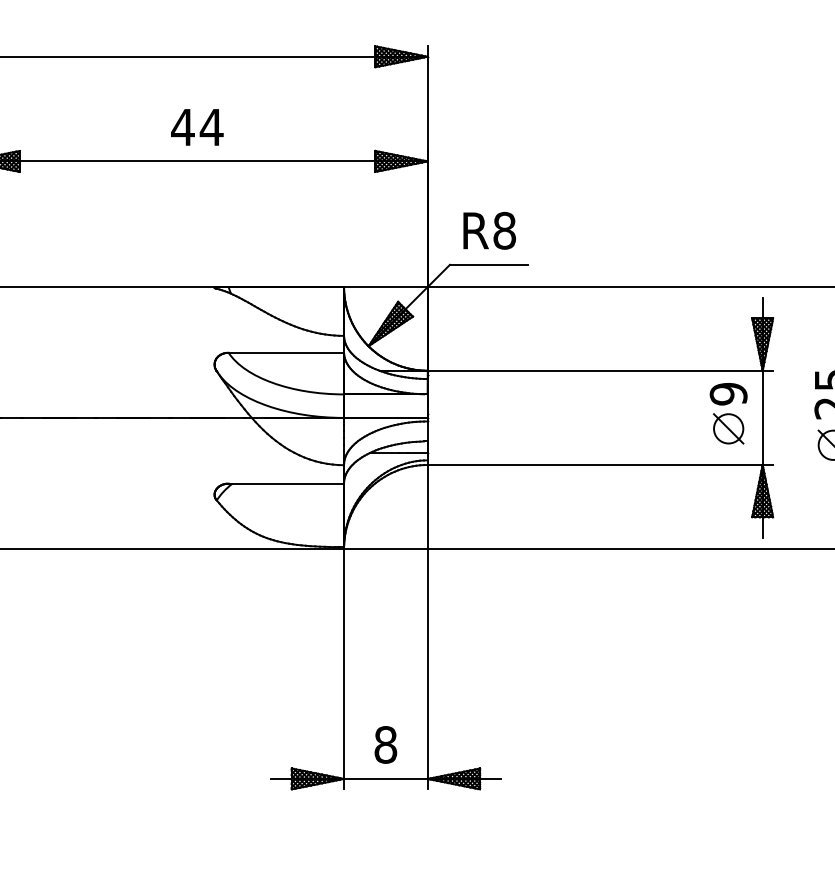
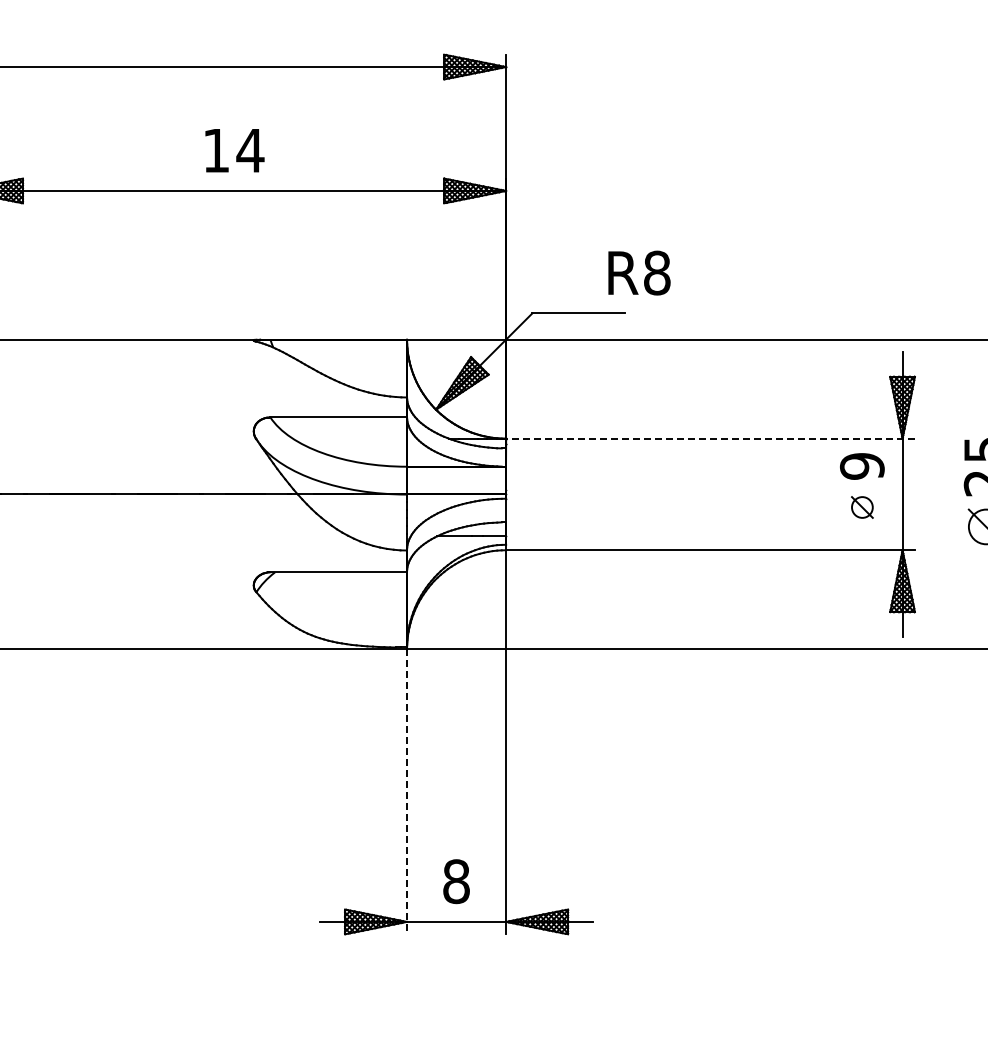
text: (183, 127) -> (216, 150), 44 -> 14
text: (489, 230) -> (639, 272), moved
line: (600, 370) -> (710, 438), solid -> dashed
part: (728, 428) -> (862, 507), size x0.6
line: (344, 669) -> (407, 792), solid -> dashed

